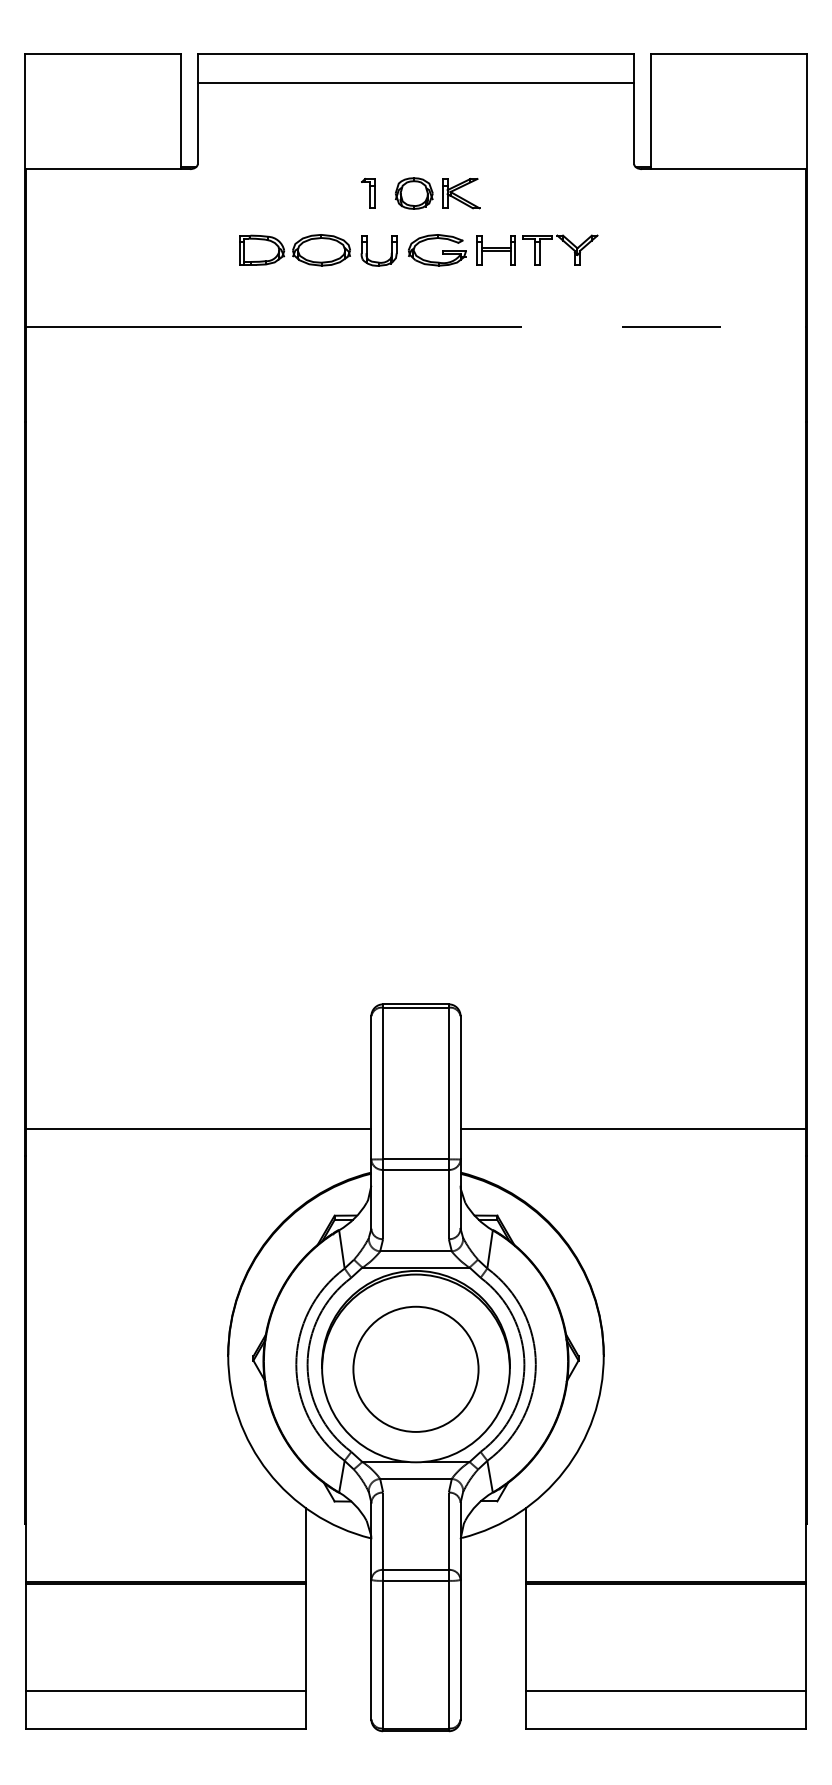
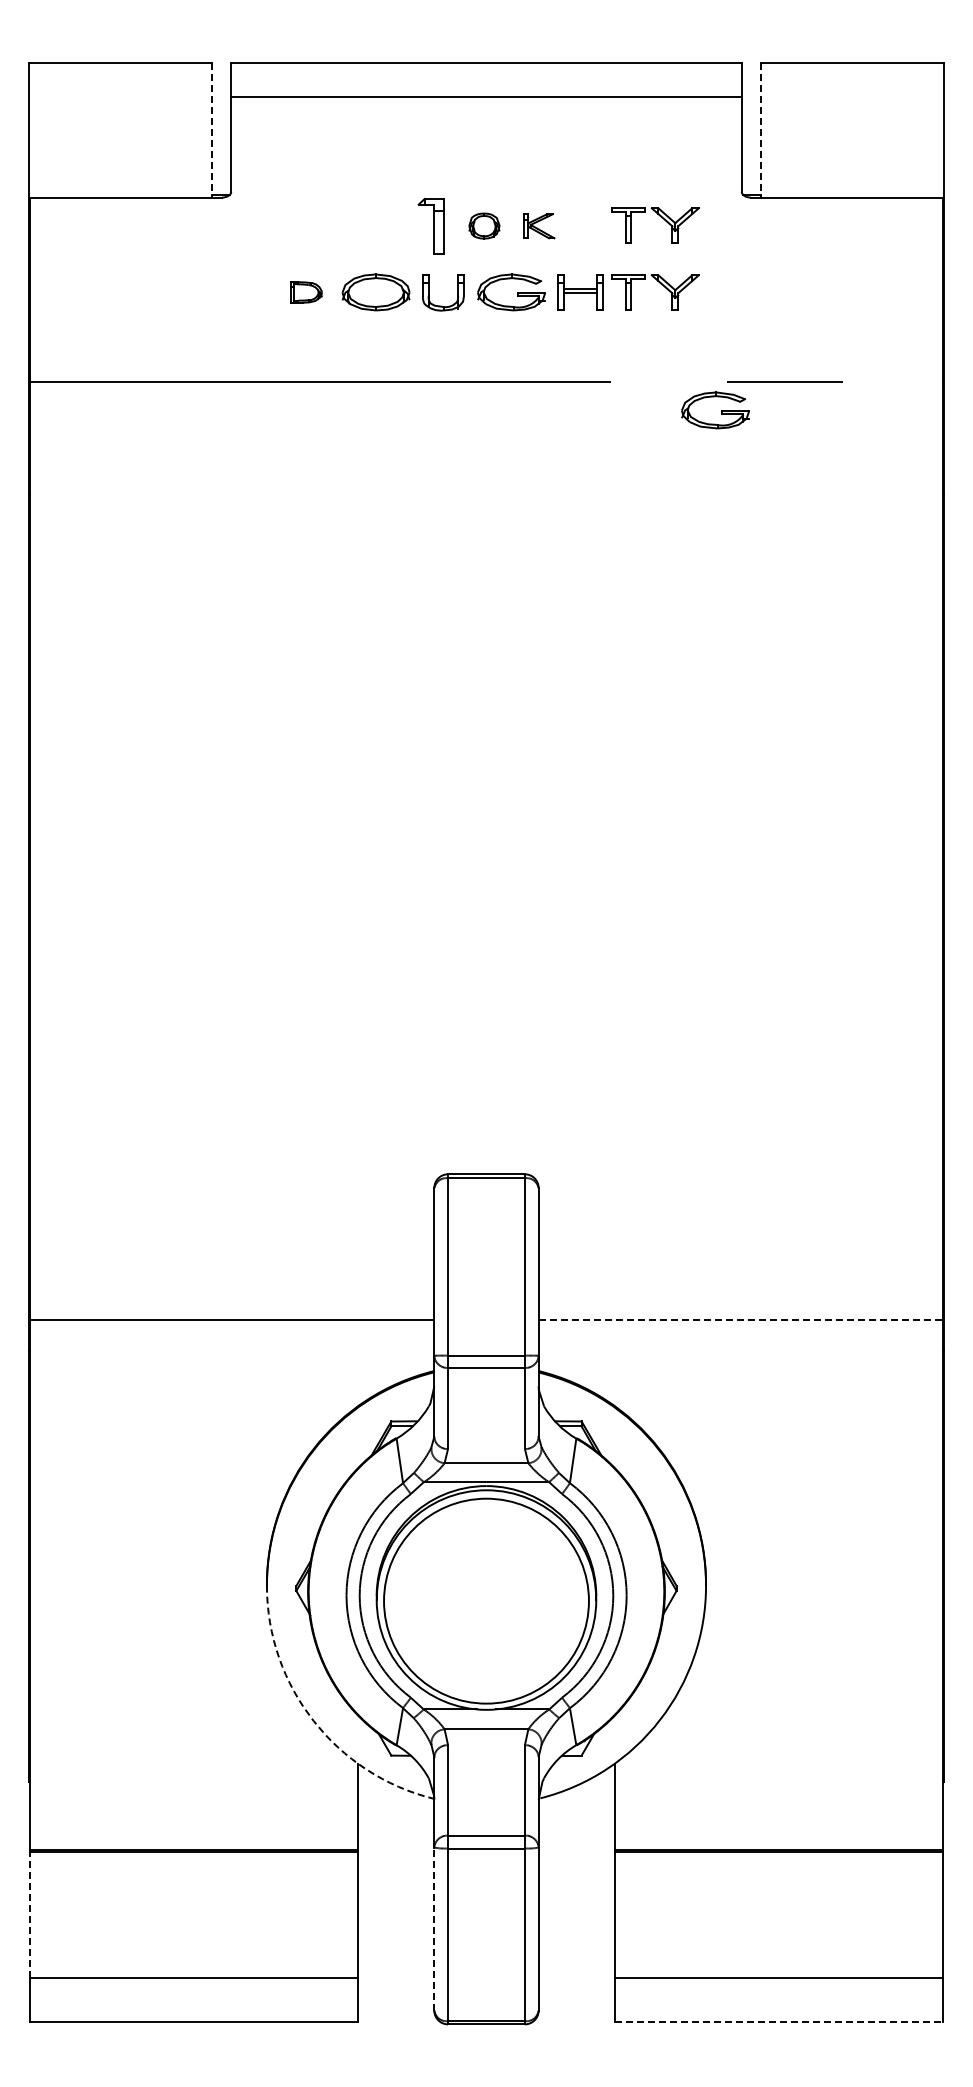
line: (181, 111) -> (212, 130), solid -> dashed
line: (650, 111) -> (760, 130), solid -> dashed
part: (565, 187) -> (661, 218), added
part: (368, 193) -> (430, 225), size x1.6
part: (414, 193) -> (484, 225), size x0.7
part: (461, 193) -> (539, 226), size x0.7
part: (262, 250) -> (306, 292), size x0.6
part: (611, 351) -> (715, 410), added
line: (634, 1128) -> (741, 1319), solid -> dashed
circle: (416, 1368) -> (486, 1600), size x1.4
arc: (268, 1472) -> (313, 1721), solid -> dashed
line: (25, 1637) -> (29, 1914), solid -> dashed
line: (371, 1650) -> (434, 1929), solid -> dashed
line: (666, 1729) -> (779, 2022), solid -> dashed

